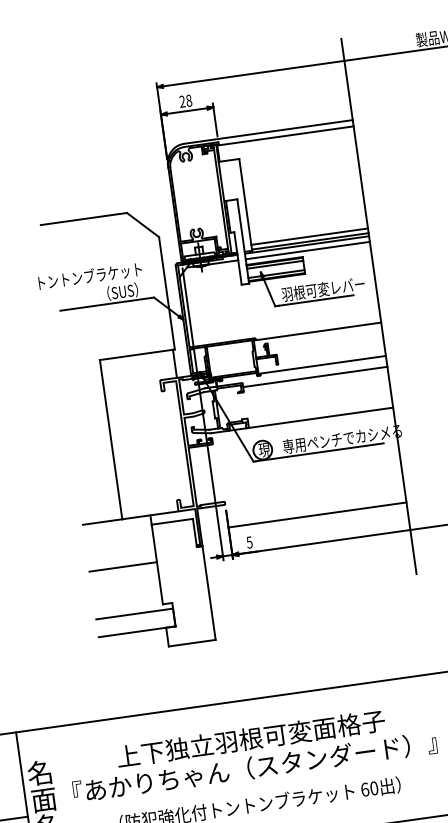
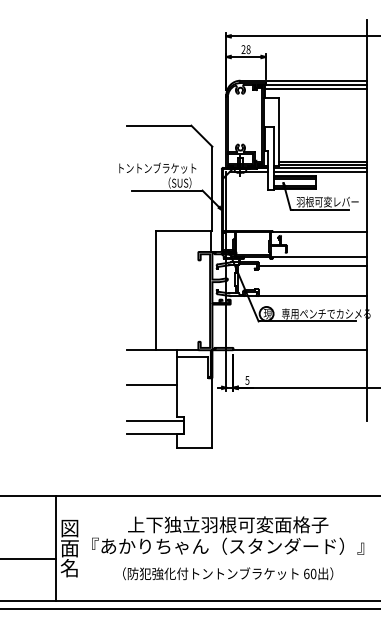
line: (285, 140) -> (315, 88), added
line: (316, 515) -> (299, 350), moved
text: (39, 773) -> (69, 528), 名 -> 図

